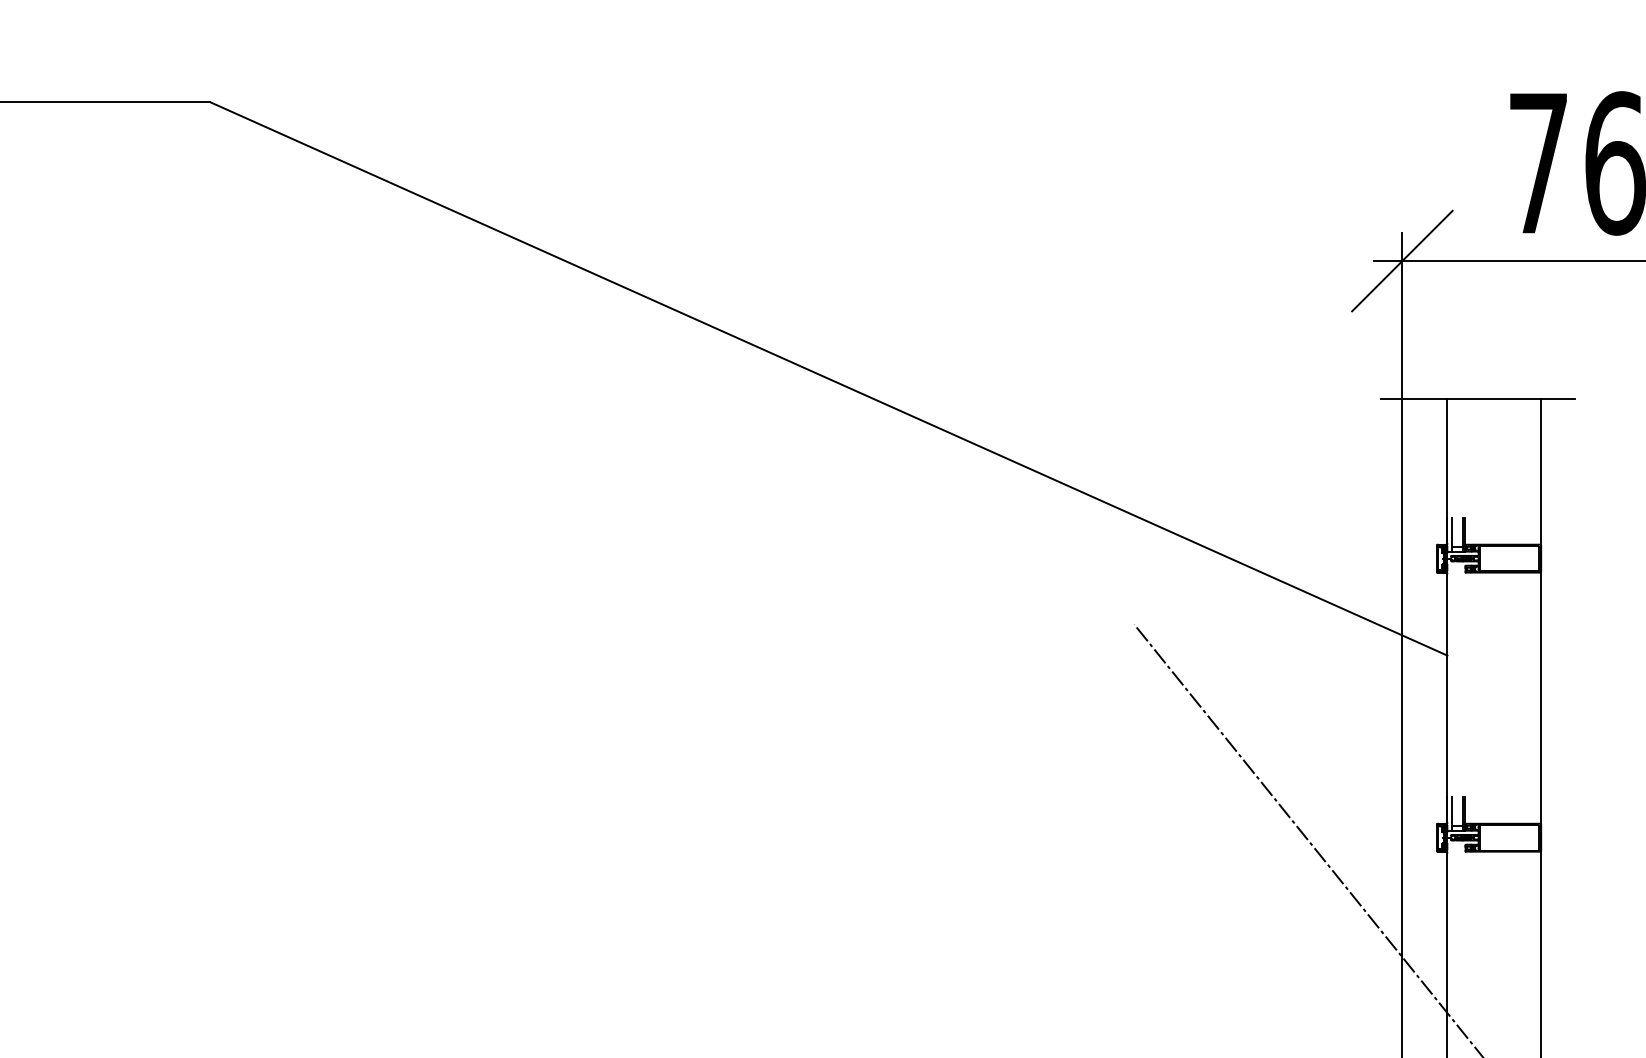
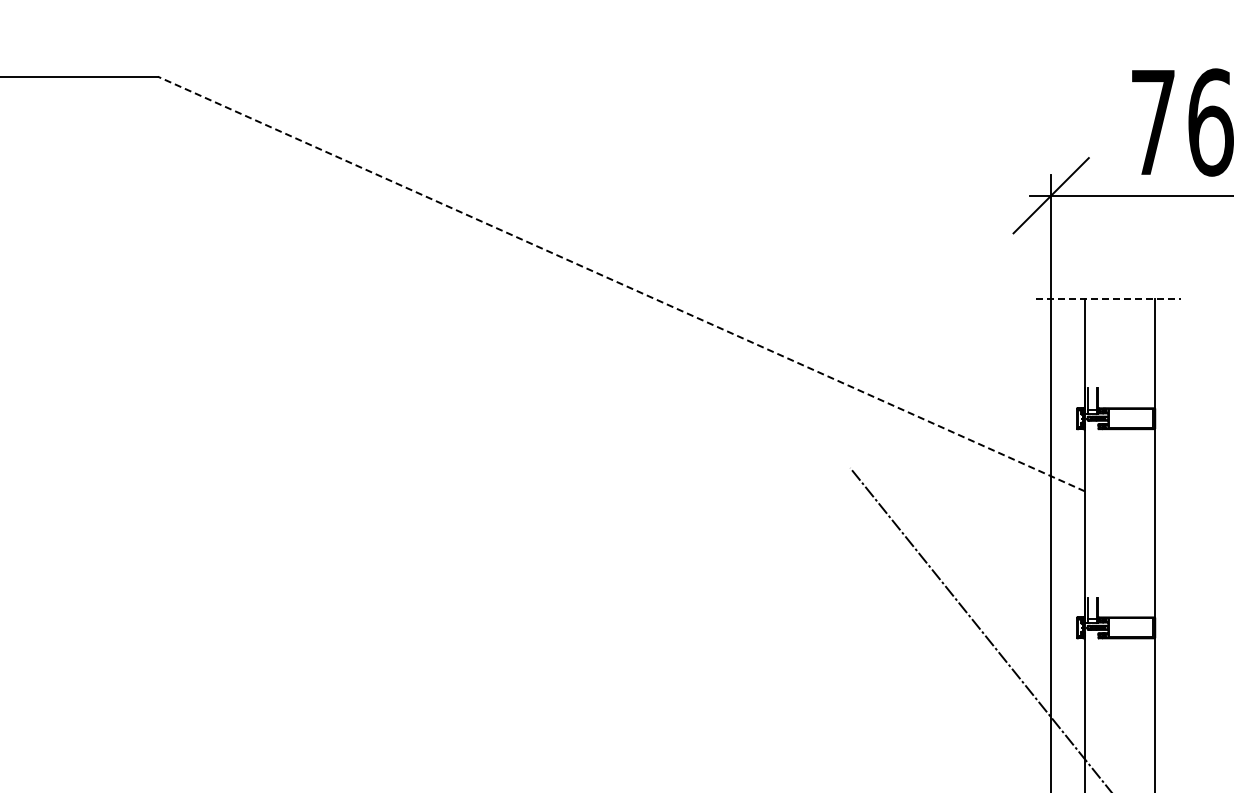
line: (829, 379) -> (621, 284), solid -> dashed
line: (1478, 399) -> (1108, 299), solid -> dashed

